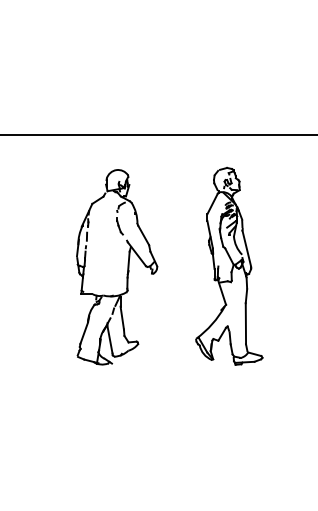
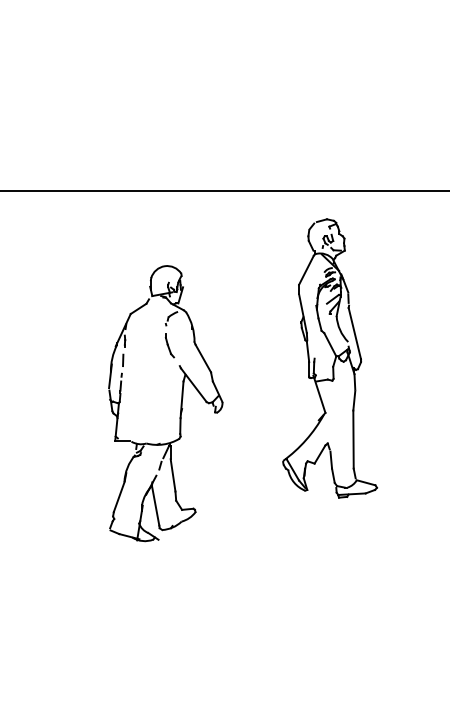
part: (229, 265) -> (330, 357), moved
part: (117, 267) -> (166, 403), moved

